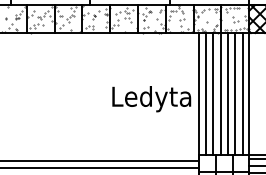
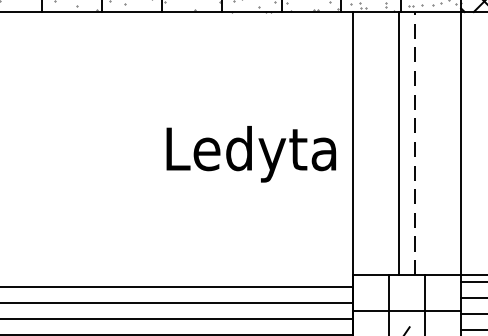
line: (228, 93) -> (416, 142), solid -> dashed
line: (205, 94) -> (366, 144), removed
line: (213, 94) -> (384, 144), removed
line: (235, 94) -> (431, 144), removed
line: (242, 94) -> (446, 144), removed

